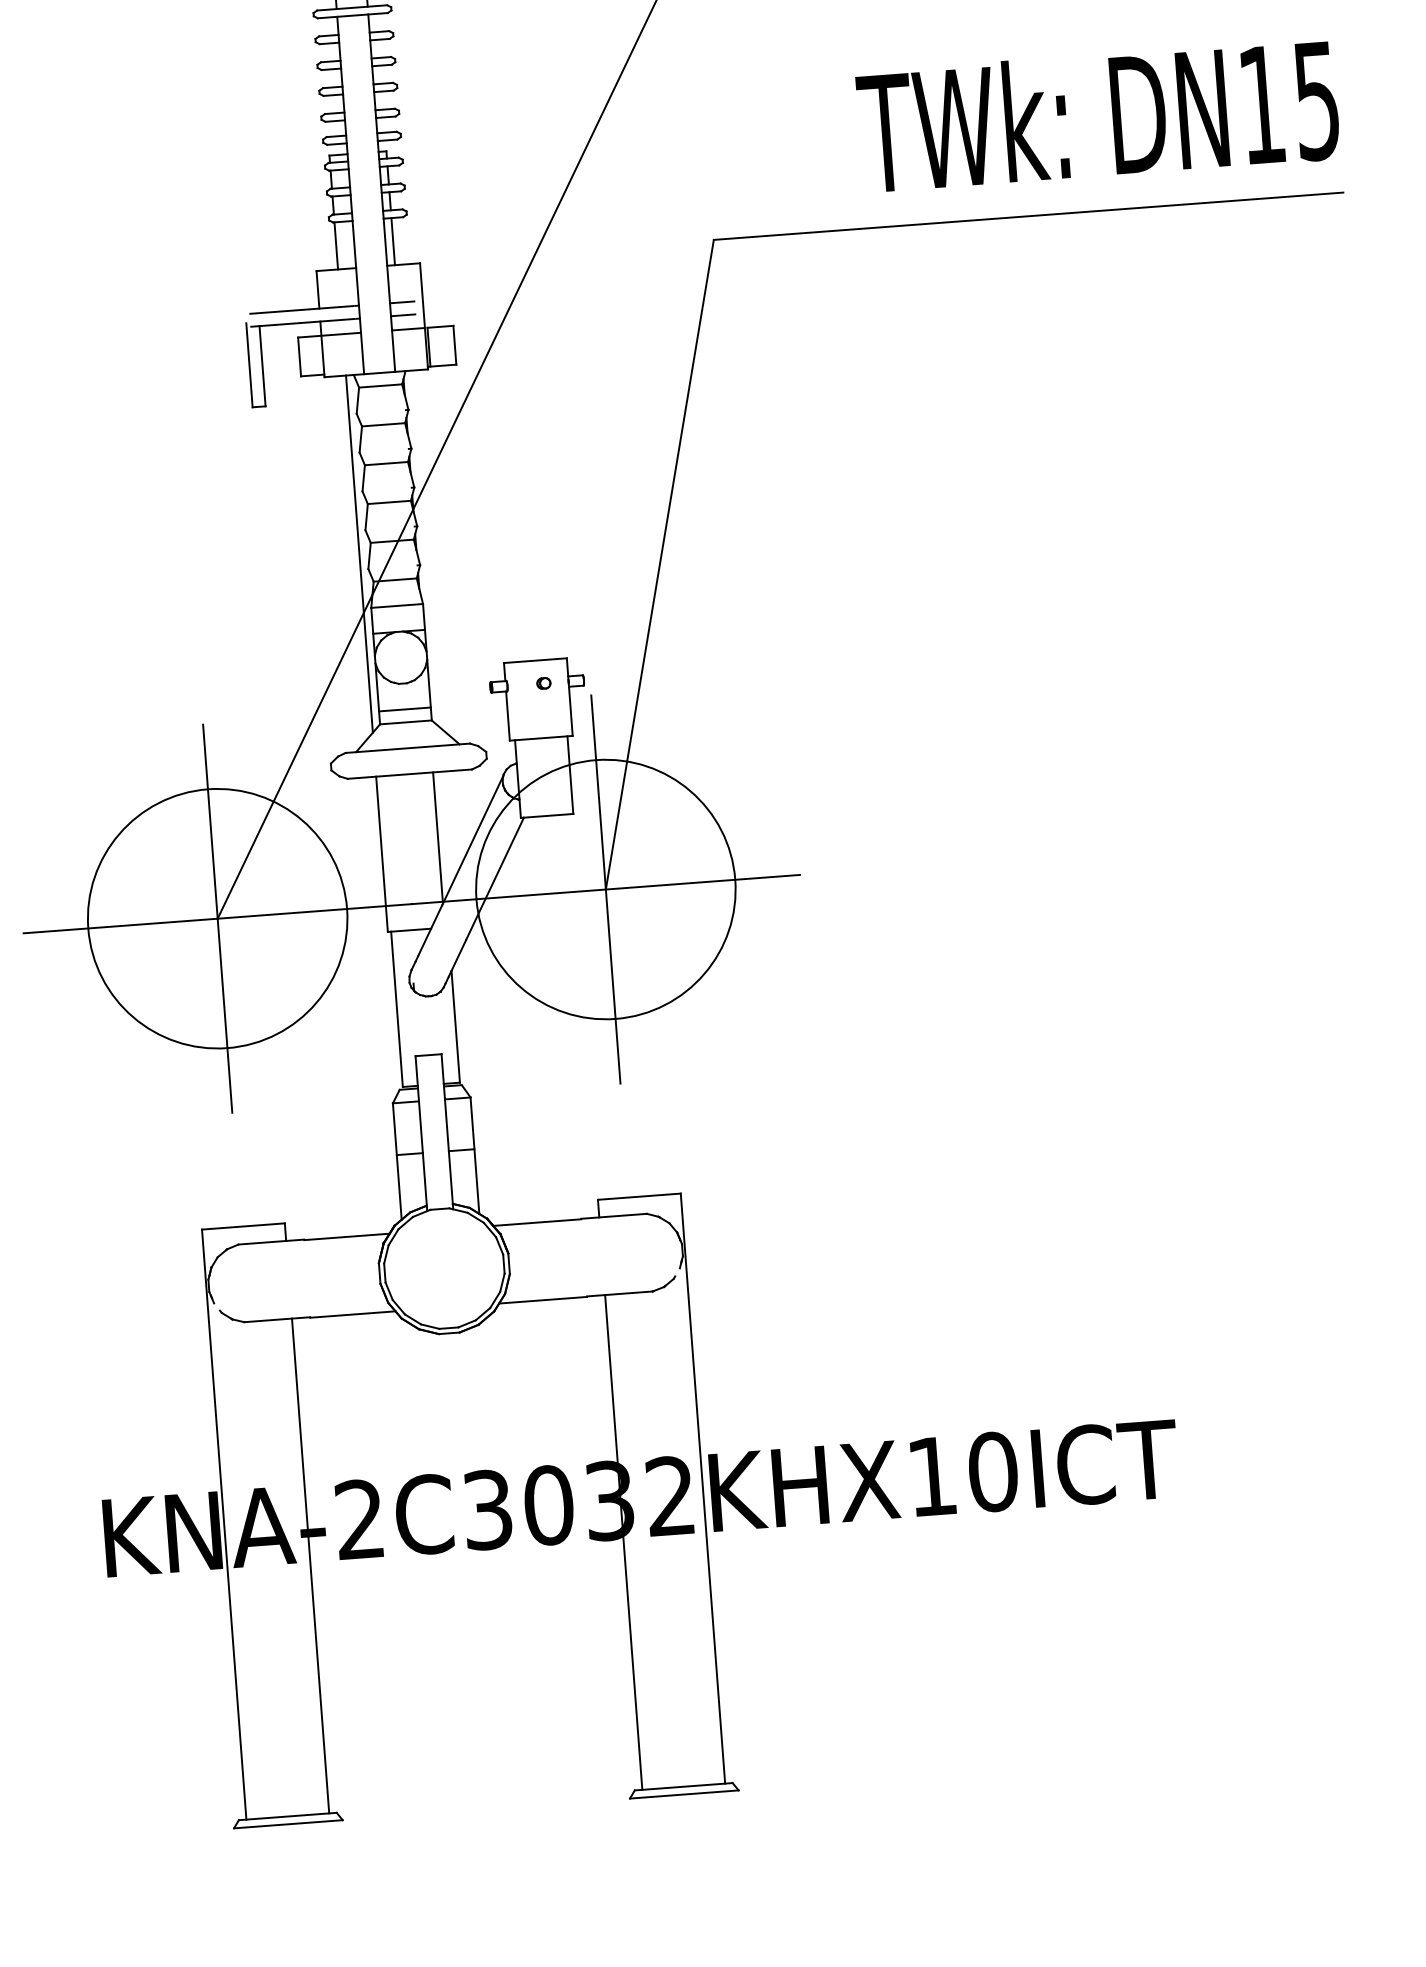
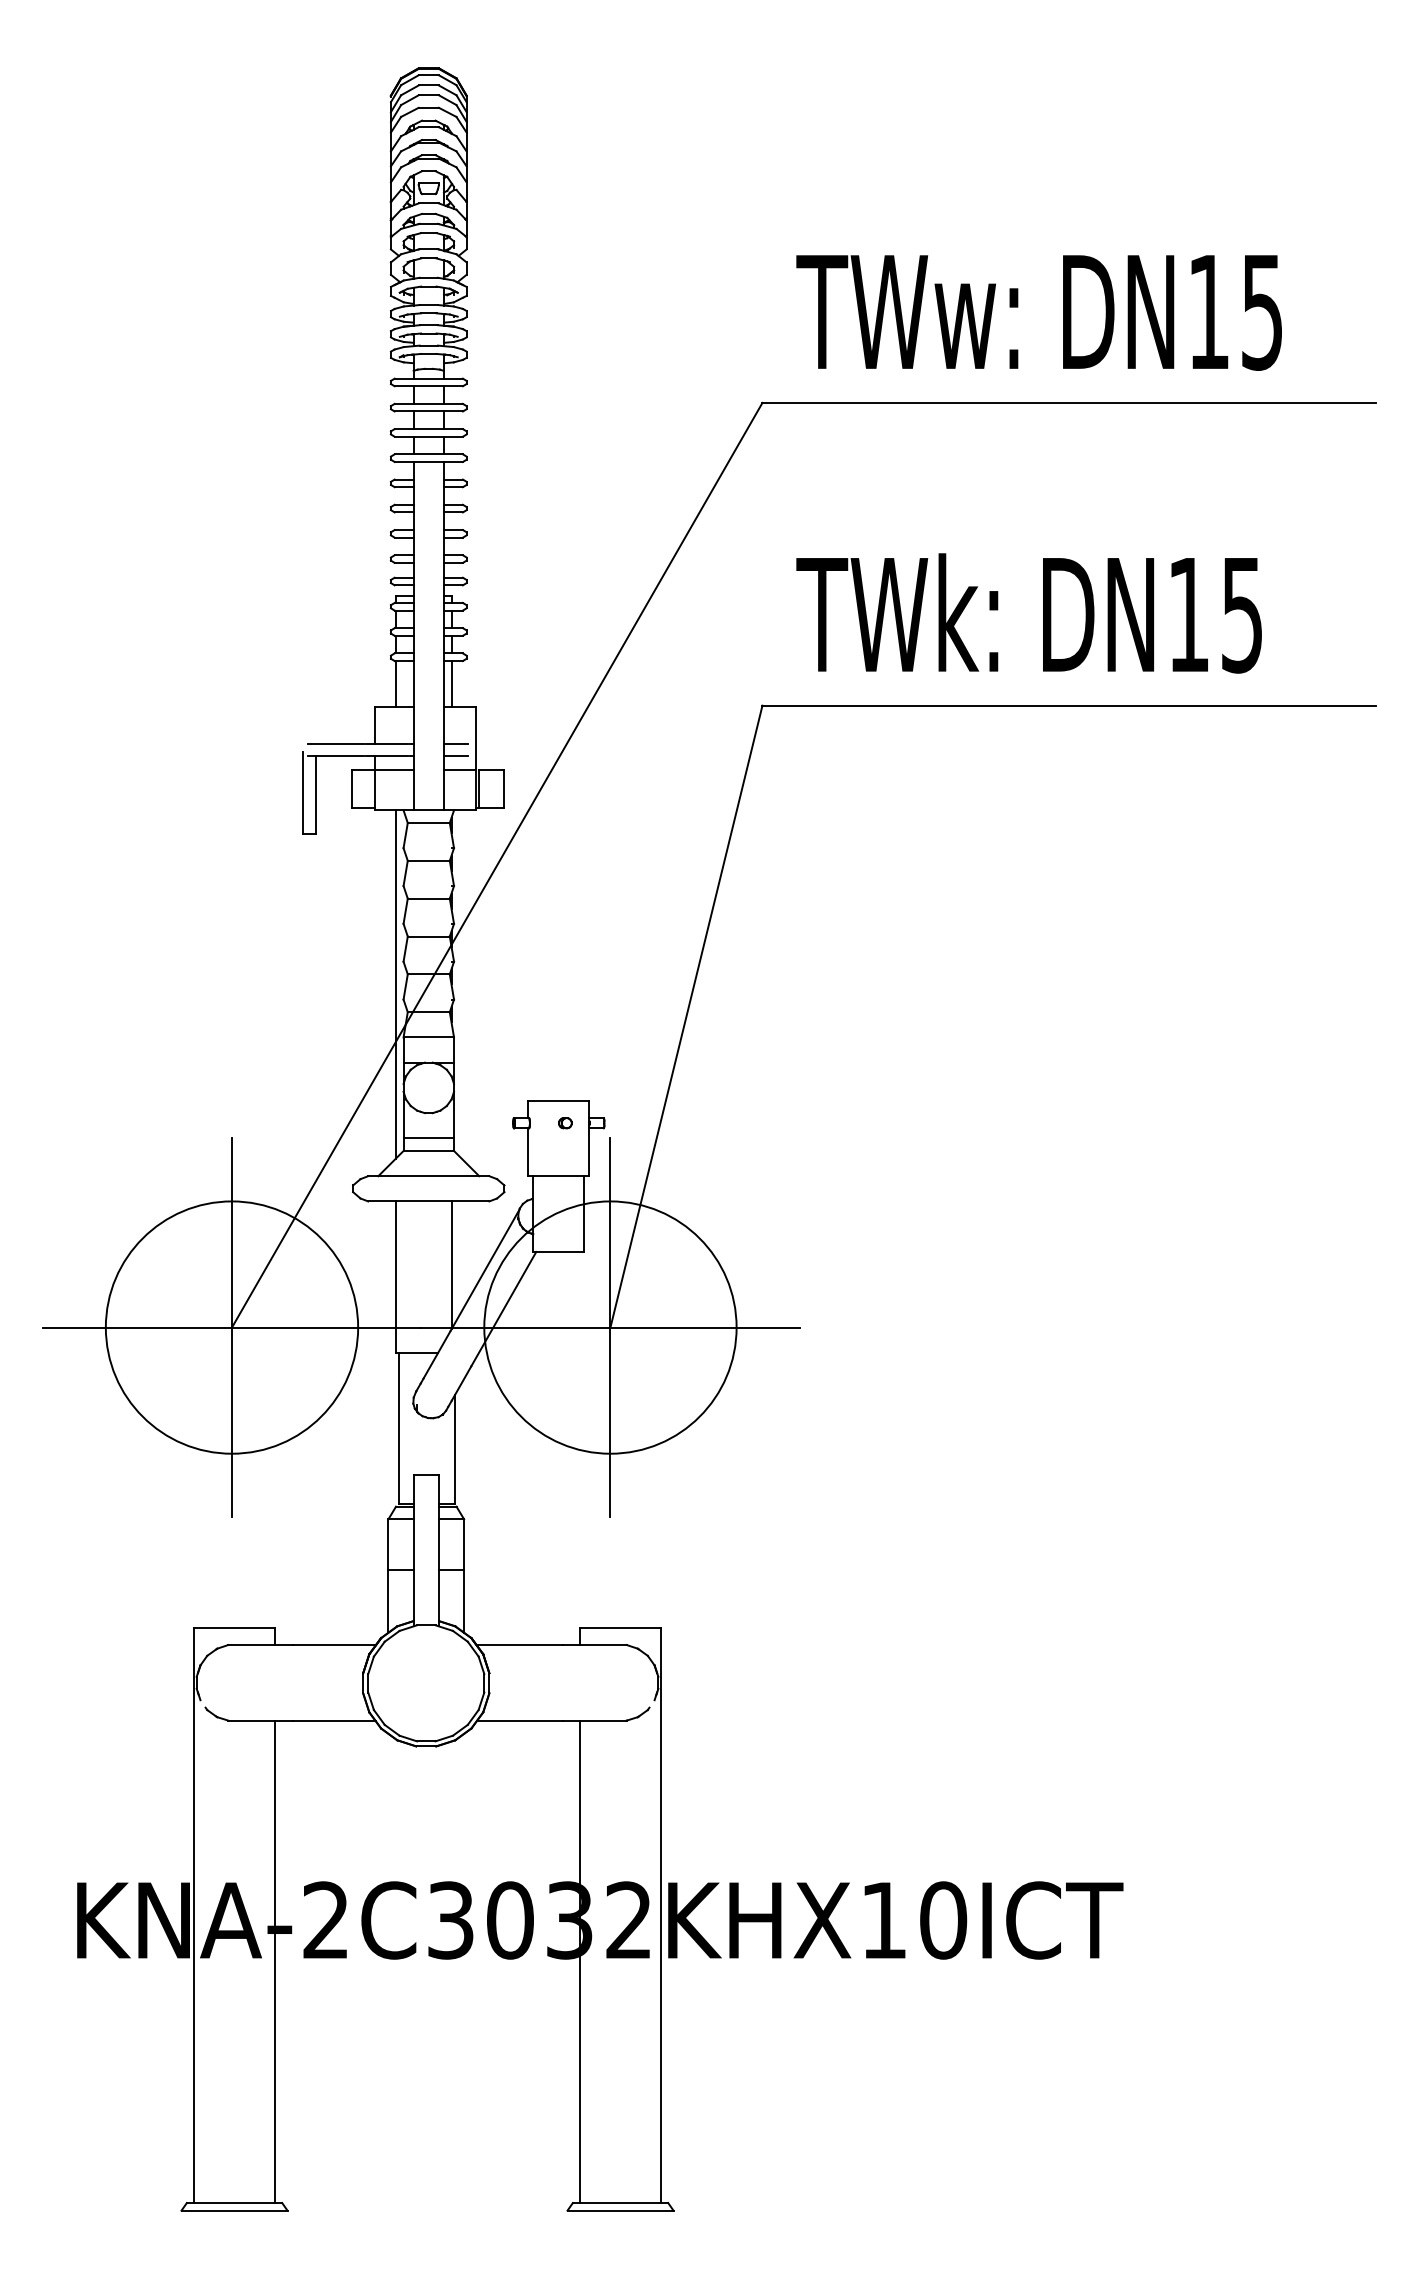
text: (1097, 115) -> (1028, 613), moved

